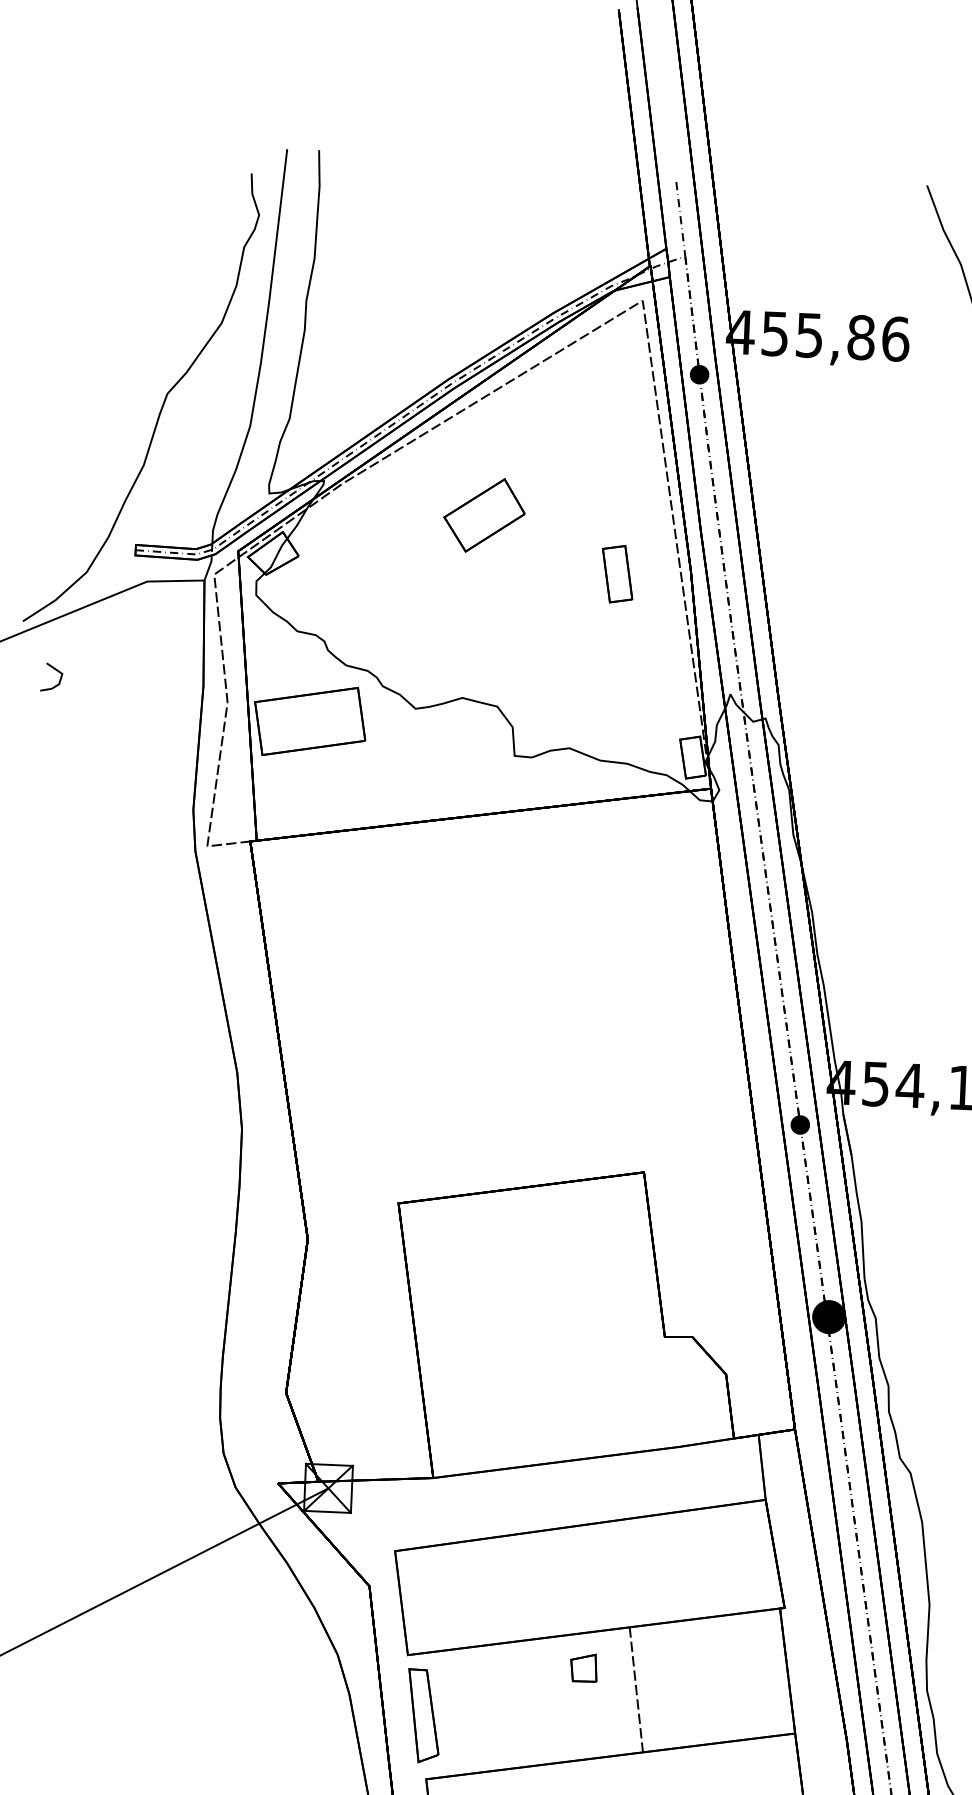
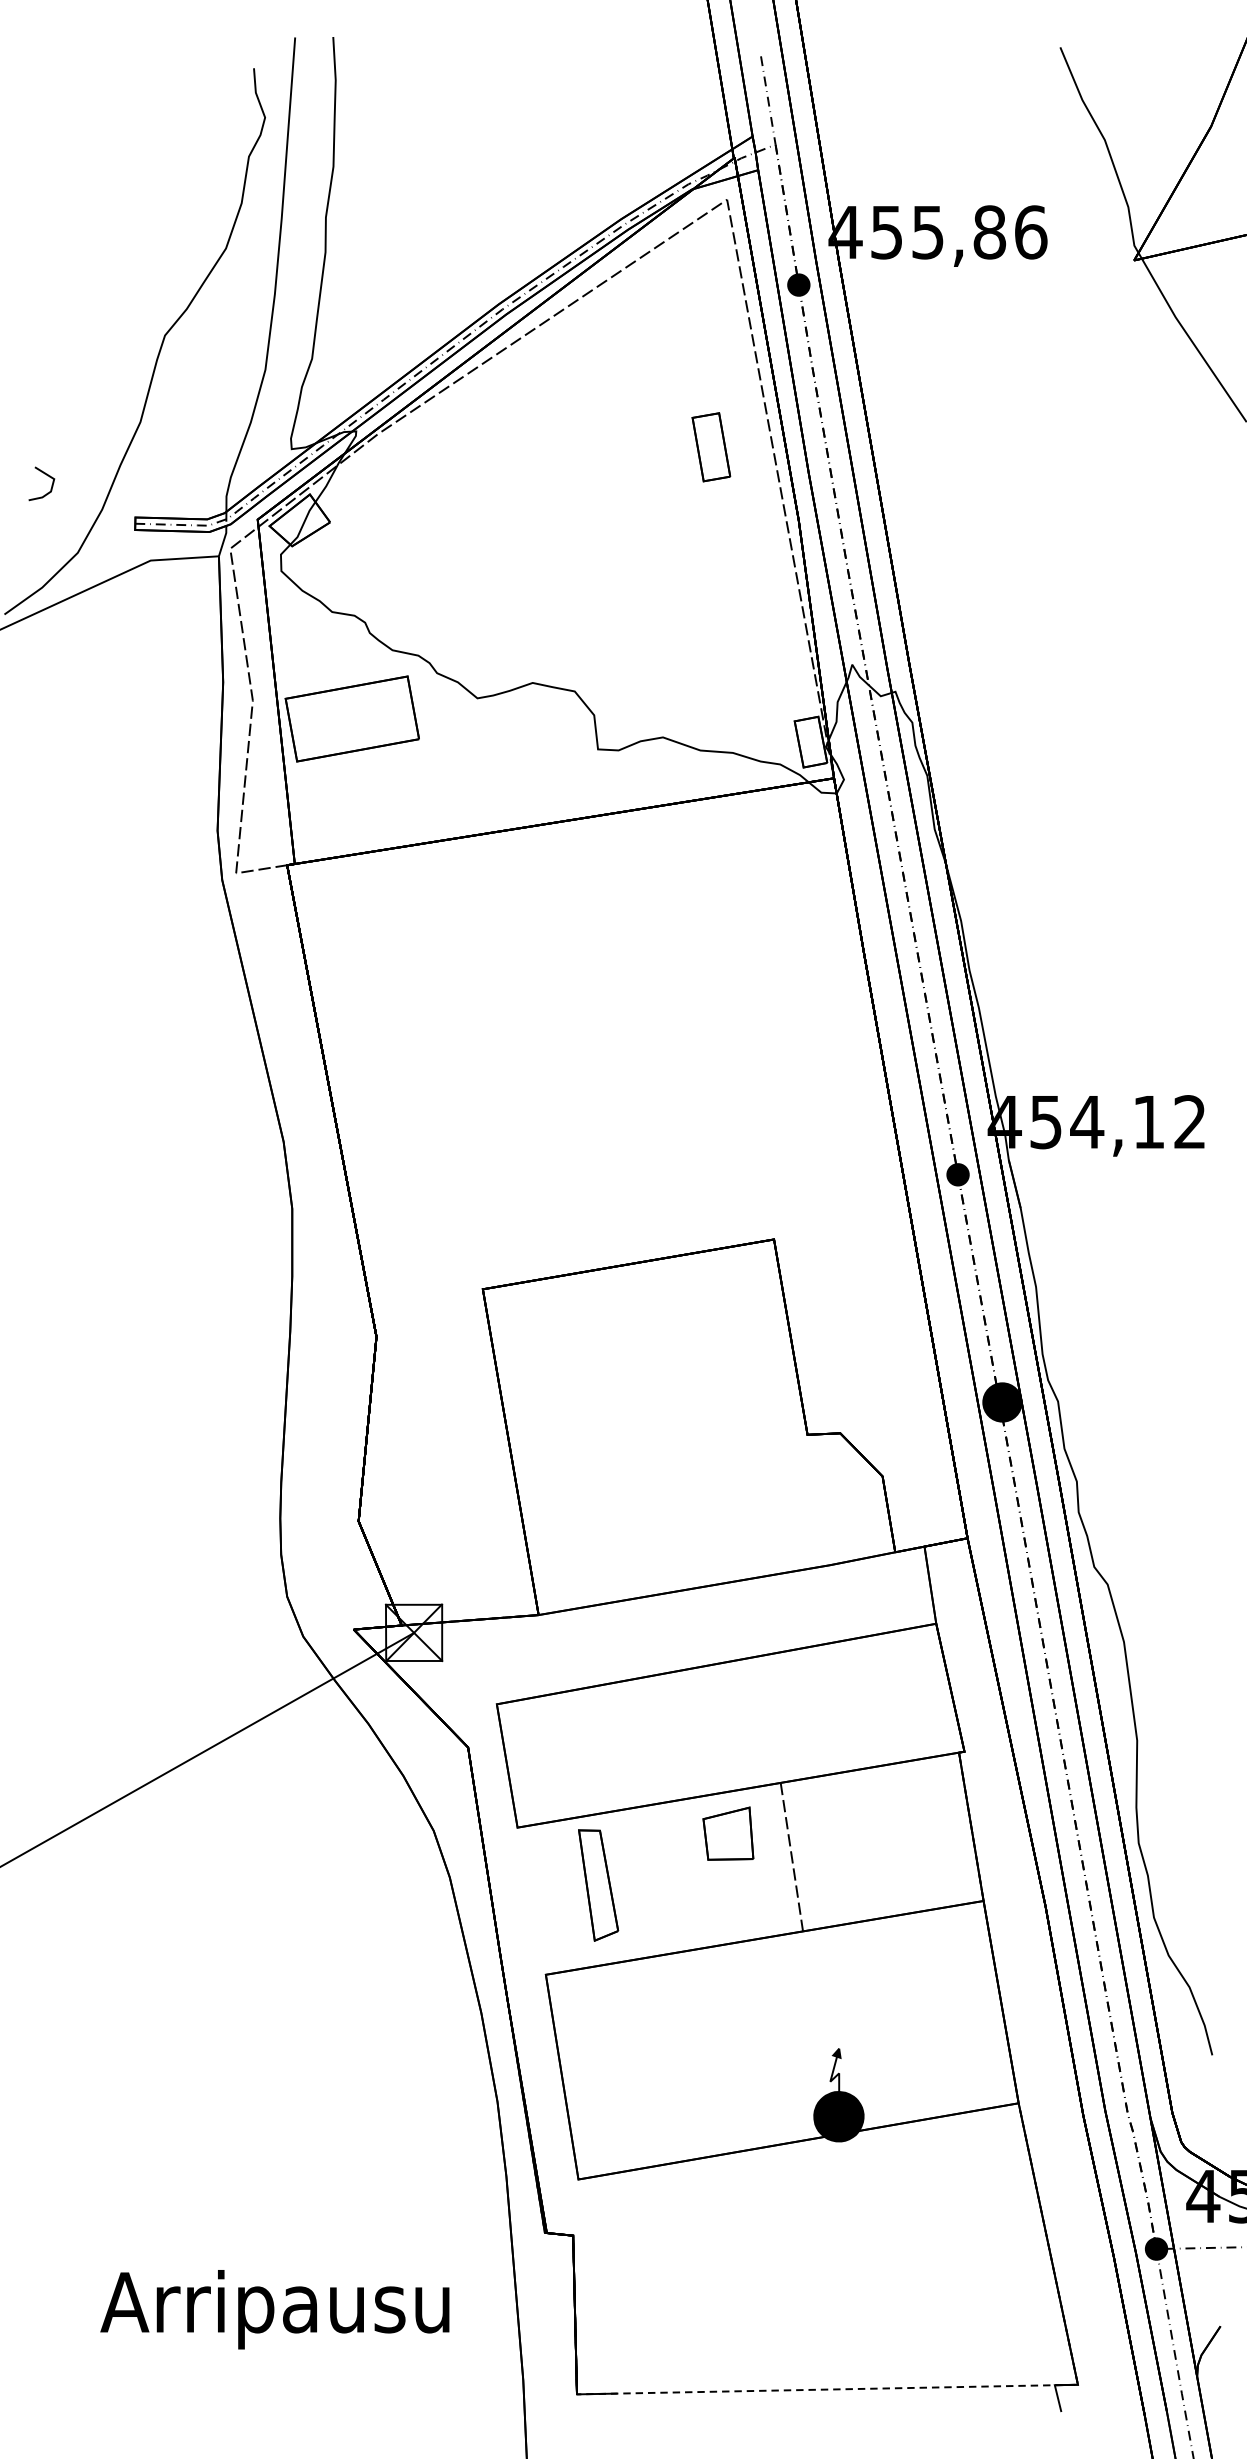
part: (484, 514) -> (549, 463), removed
part: (617, 574) -> (711, 447), moved
line: (56, 671) -> (47, 476), moved
part: (583, 1667) -> (727, 1833), size x1.6
part: (423, 1716) -> (598, 1885), moved

